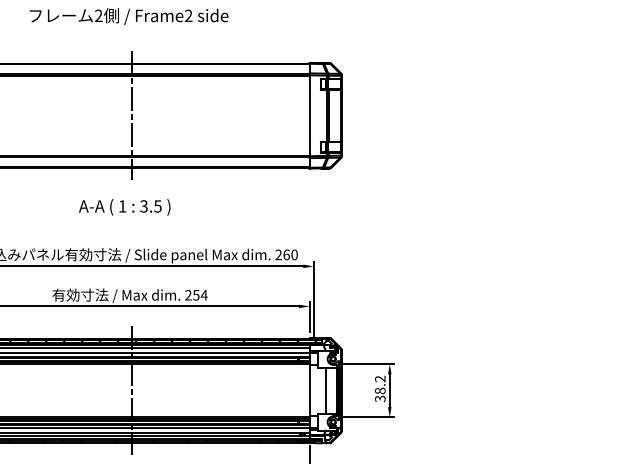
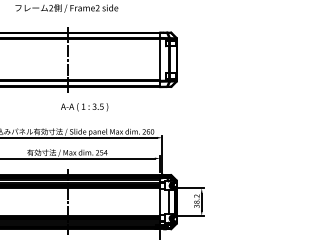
text: (124, 207) -> (84, 107), moved

